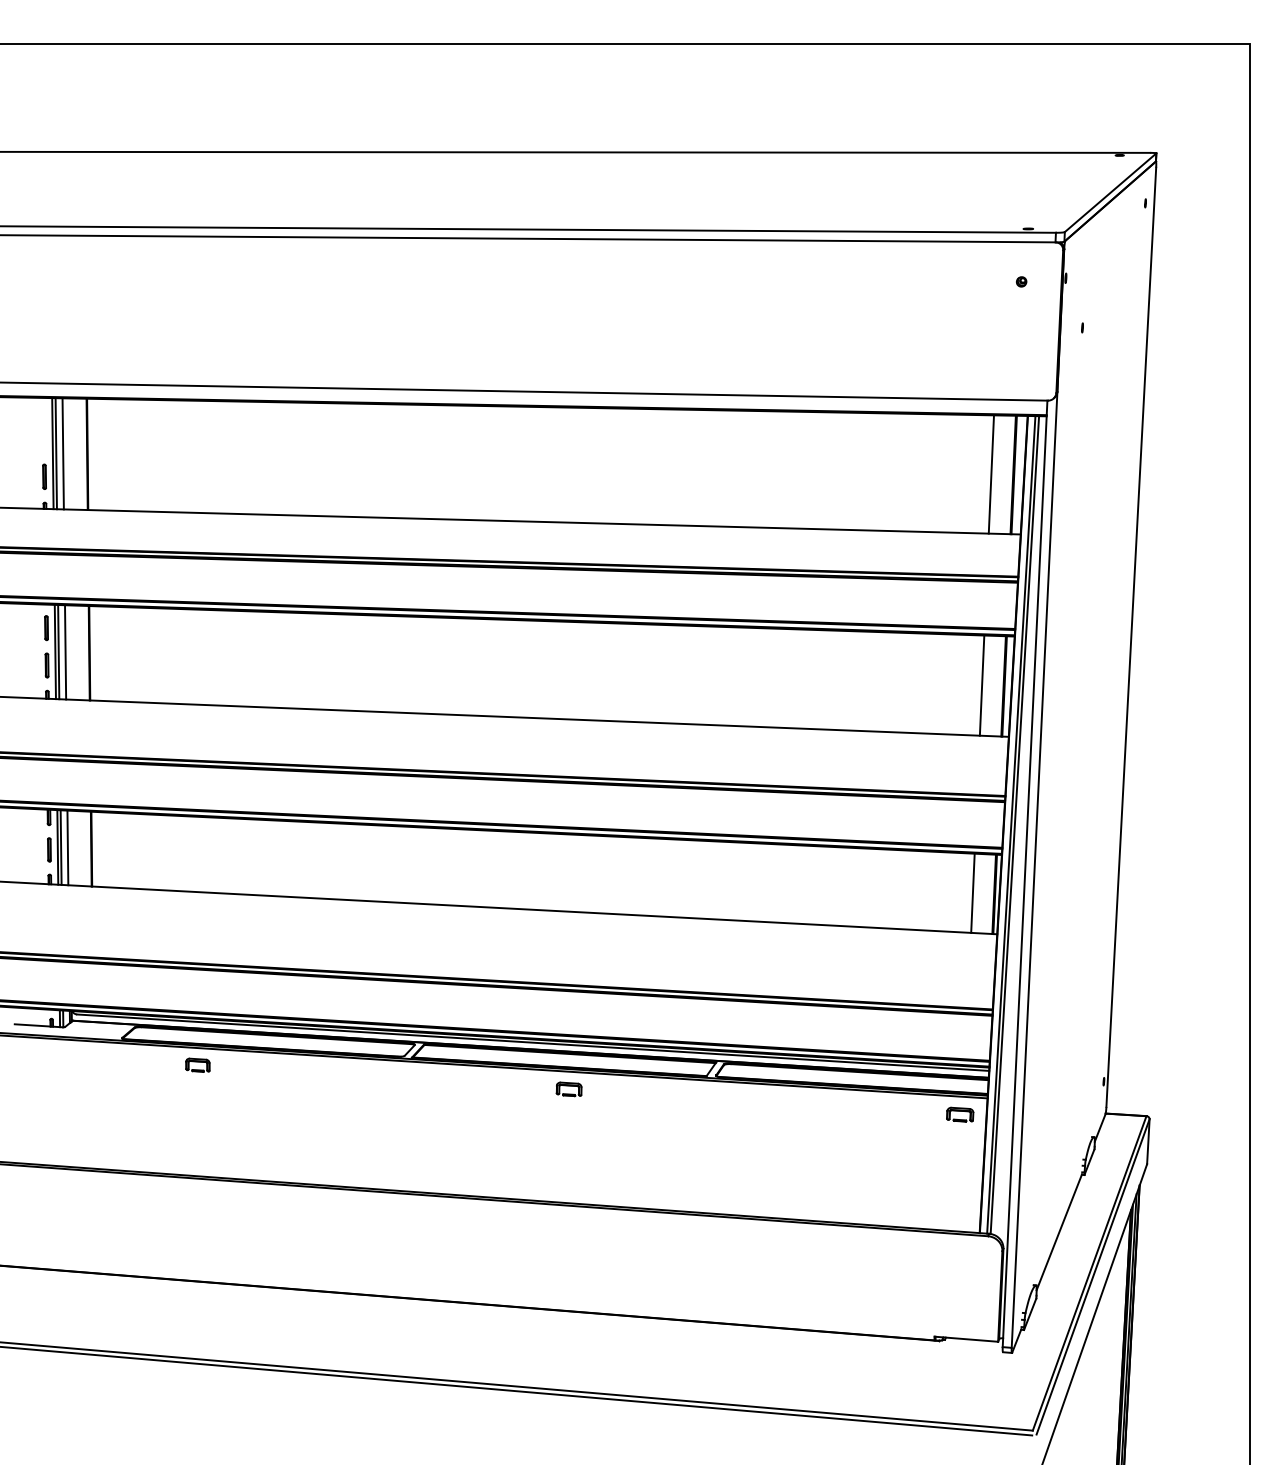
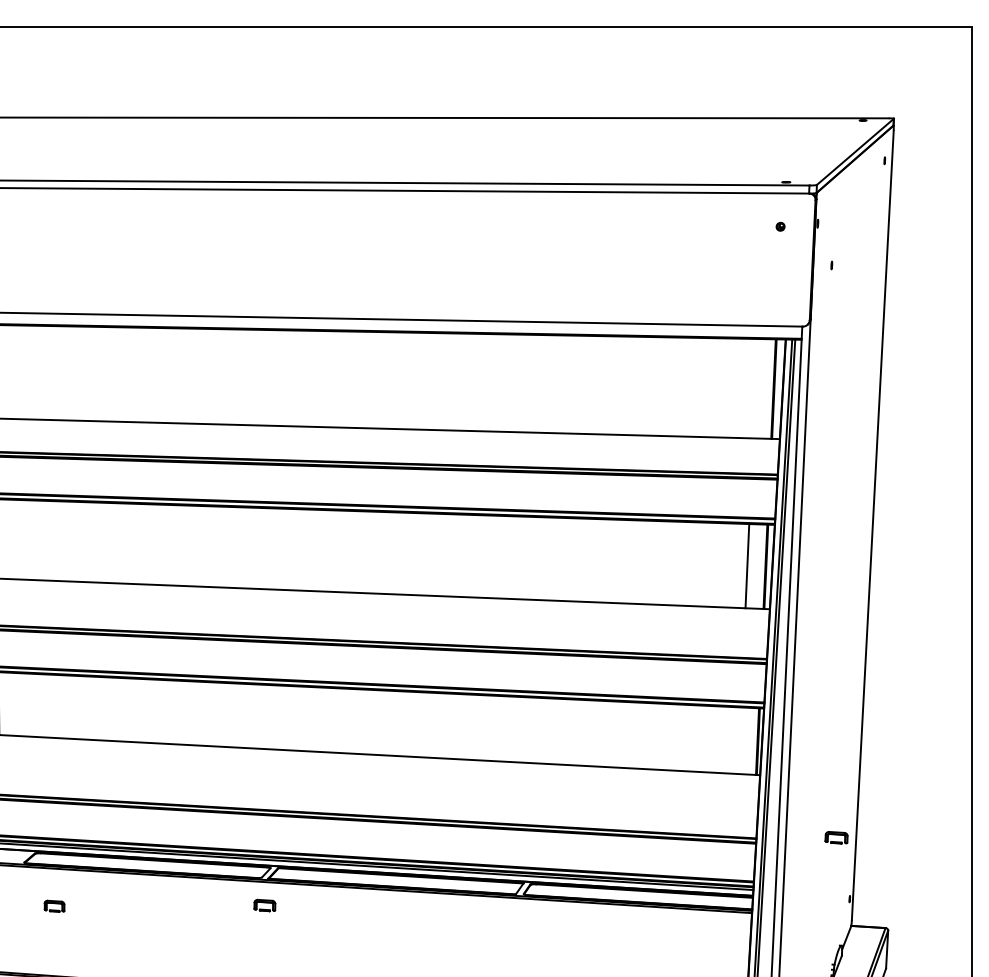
line: (991, 474) -> (755, 388), removed
line: (972, 892) -> (739, 740), removed
part: (197, 1064) -> (54, 905), moved
part: (568, 1089) -> (264, 905), moved
part: (960, 1114) -> (836, 837), moved

